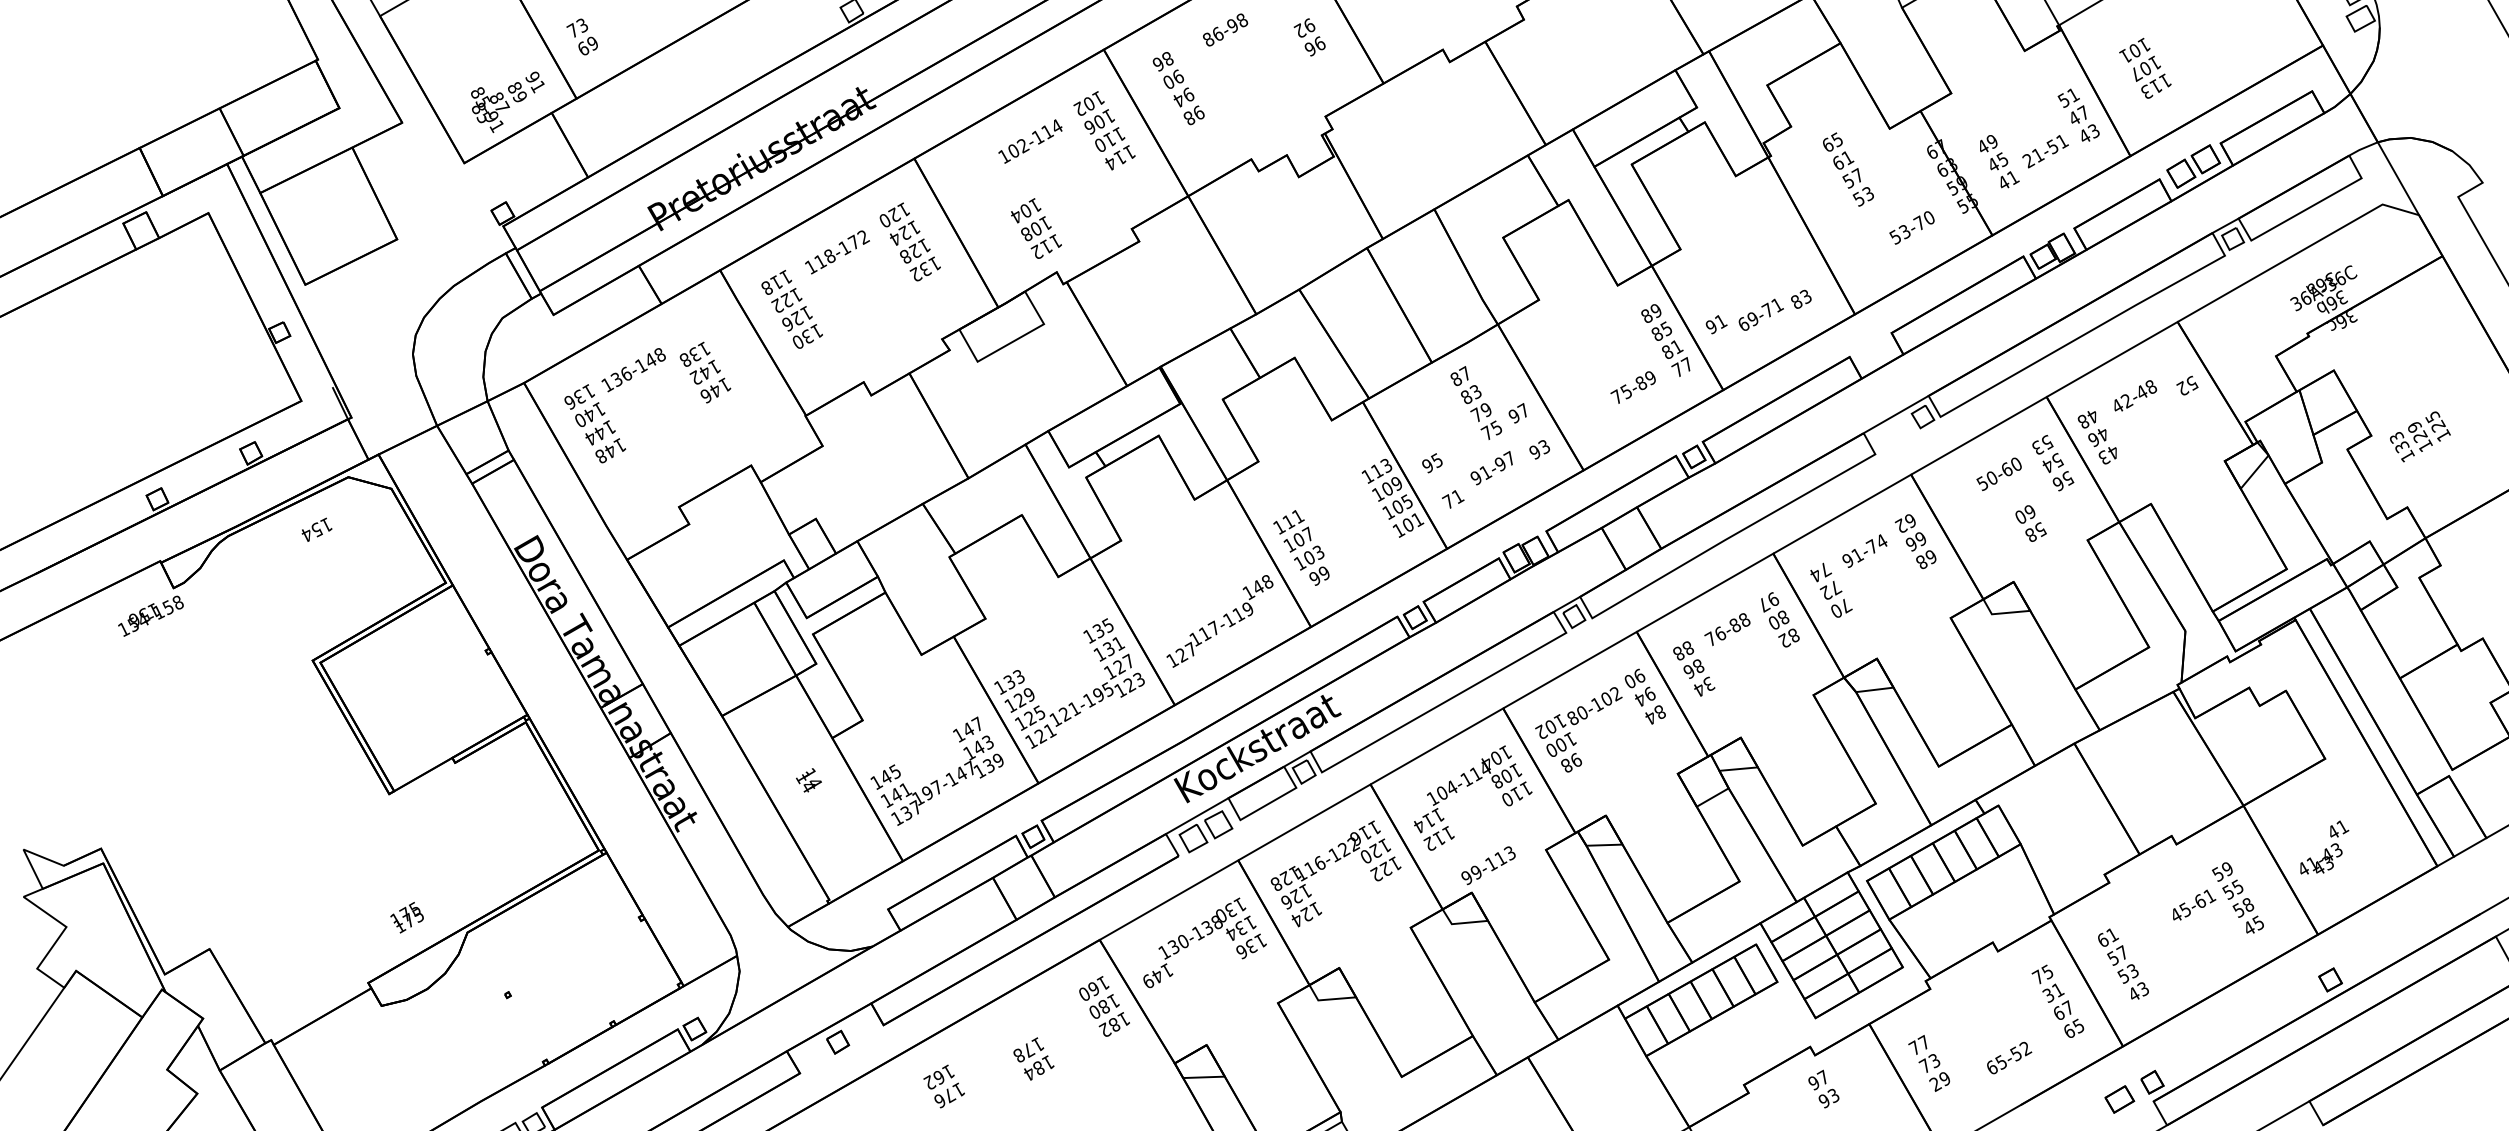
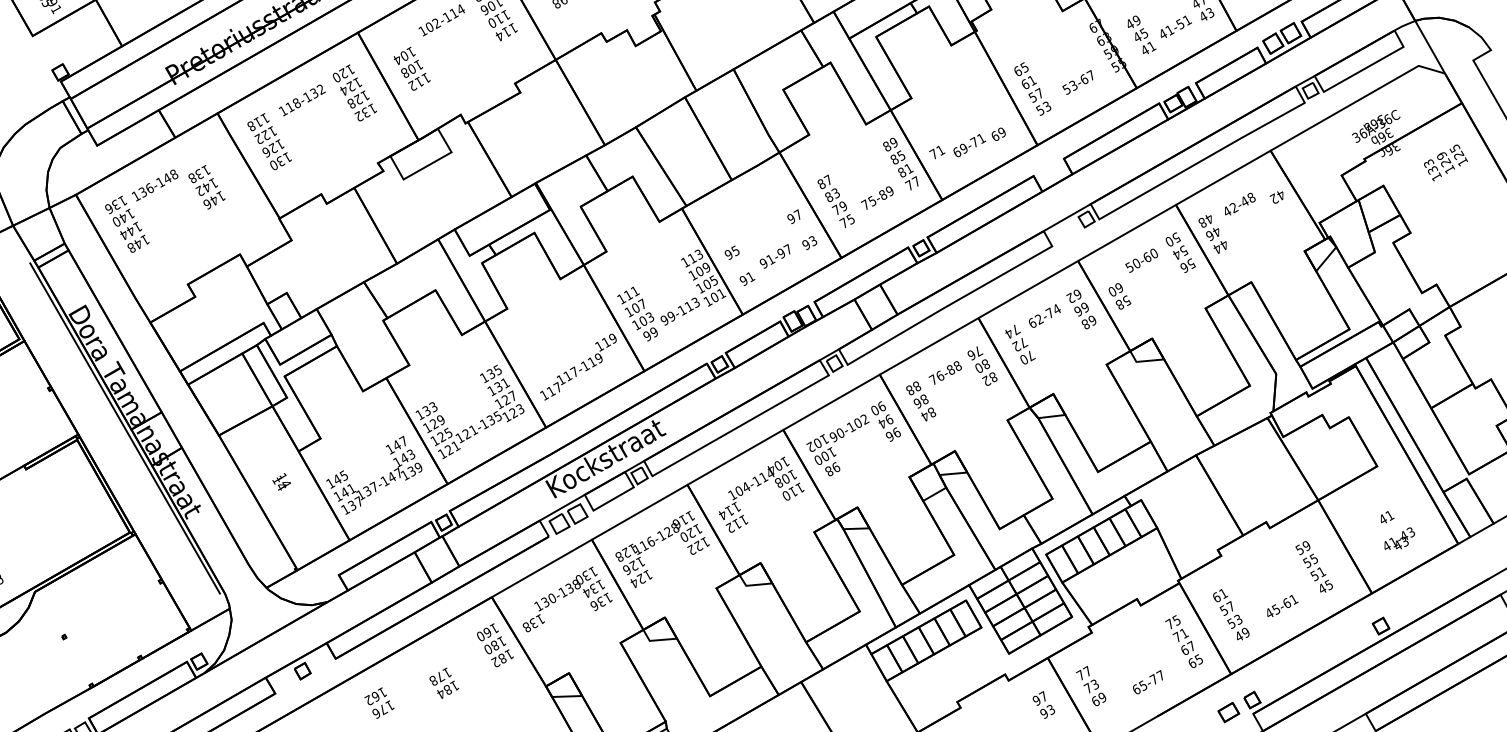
text: (2028, 160) -> (1162, 34), 21-51 -> 41-51
text: (1848, 169) -> (1032, 88), moved
text: (1923, 220) -> (1086, 77), 53-70 -> 53-67
text: (1036, 228) -> (412, 68), moved
text: (853, 241) -> (313, 92), 118-172 -> 118-132
text: (1801, 298) -> (998, 133), 83 -> 69
text: (1710, 326) -> (933, 154), 91 -> 71
text: (2192, 382) -> (1281, 194), 52 -> 42
text: (1476, 402) -> (836, 200), moved
text: (2420, 436) -> (1446, 162), moved
text: (2038, 447) -> (1170, 241), 53 -> 50
text: (2104, 457) -> (1217, 248), 43 -> 44
text: (1447, 501) -> (743, 280), 71 -> 91
text: (2030, 523) -> (1119, 296), moved
text: (1852, 557) -> (1035, 320), 91-74 -> 62-74
text: (1262, 584) -> (609, 340), 148 -> 119
text: (1769, 602) -> (975, 353), 97 -> 76
text: (1181, 655) -> (550, 391), 127 -> 117
text: (1709, 683) -> (932, 411), 34 -> 84
text: (1098, 695) -> (490, 420), 121-195 -> 121-135
line: (591, 705) -> (124, 427), added
text: (1655, 714) -> (893, 434), 84 -> 96
text: (1572, 718) -> (833, 437), 80-102 -> 90-102
text: (927, 793) -> (367, 491), 197-147 -> 137-147
text: (1353, 844) -> (675, 528), 116-122 -> 116-128
text: (2321, 858) -> (1399, 538), moved
text: (1488, 865) -> (680, 311), moved
text: (2194, 904) -> (1282, 605), moved
text: (2248, 905) -> (1321, 572), 58 -> 51
text: (1153, 978) -> (530, 625), 149 -> 138
text: (2142, 989) -> (1245, 633), 43 -> 49
text: (2048, 994) -> (1177, 636), 31 -> 71
text: (2020, 1050) -> (1157, 677), 65-52 -> 65-77
text: (1935, 1083) -> (1095, 700), 29 -> 69
text: (1823, 1088) -> (1043, 704), moved

